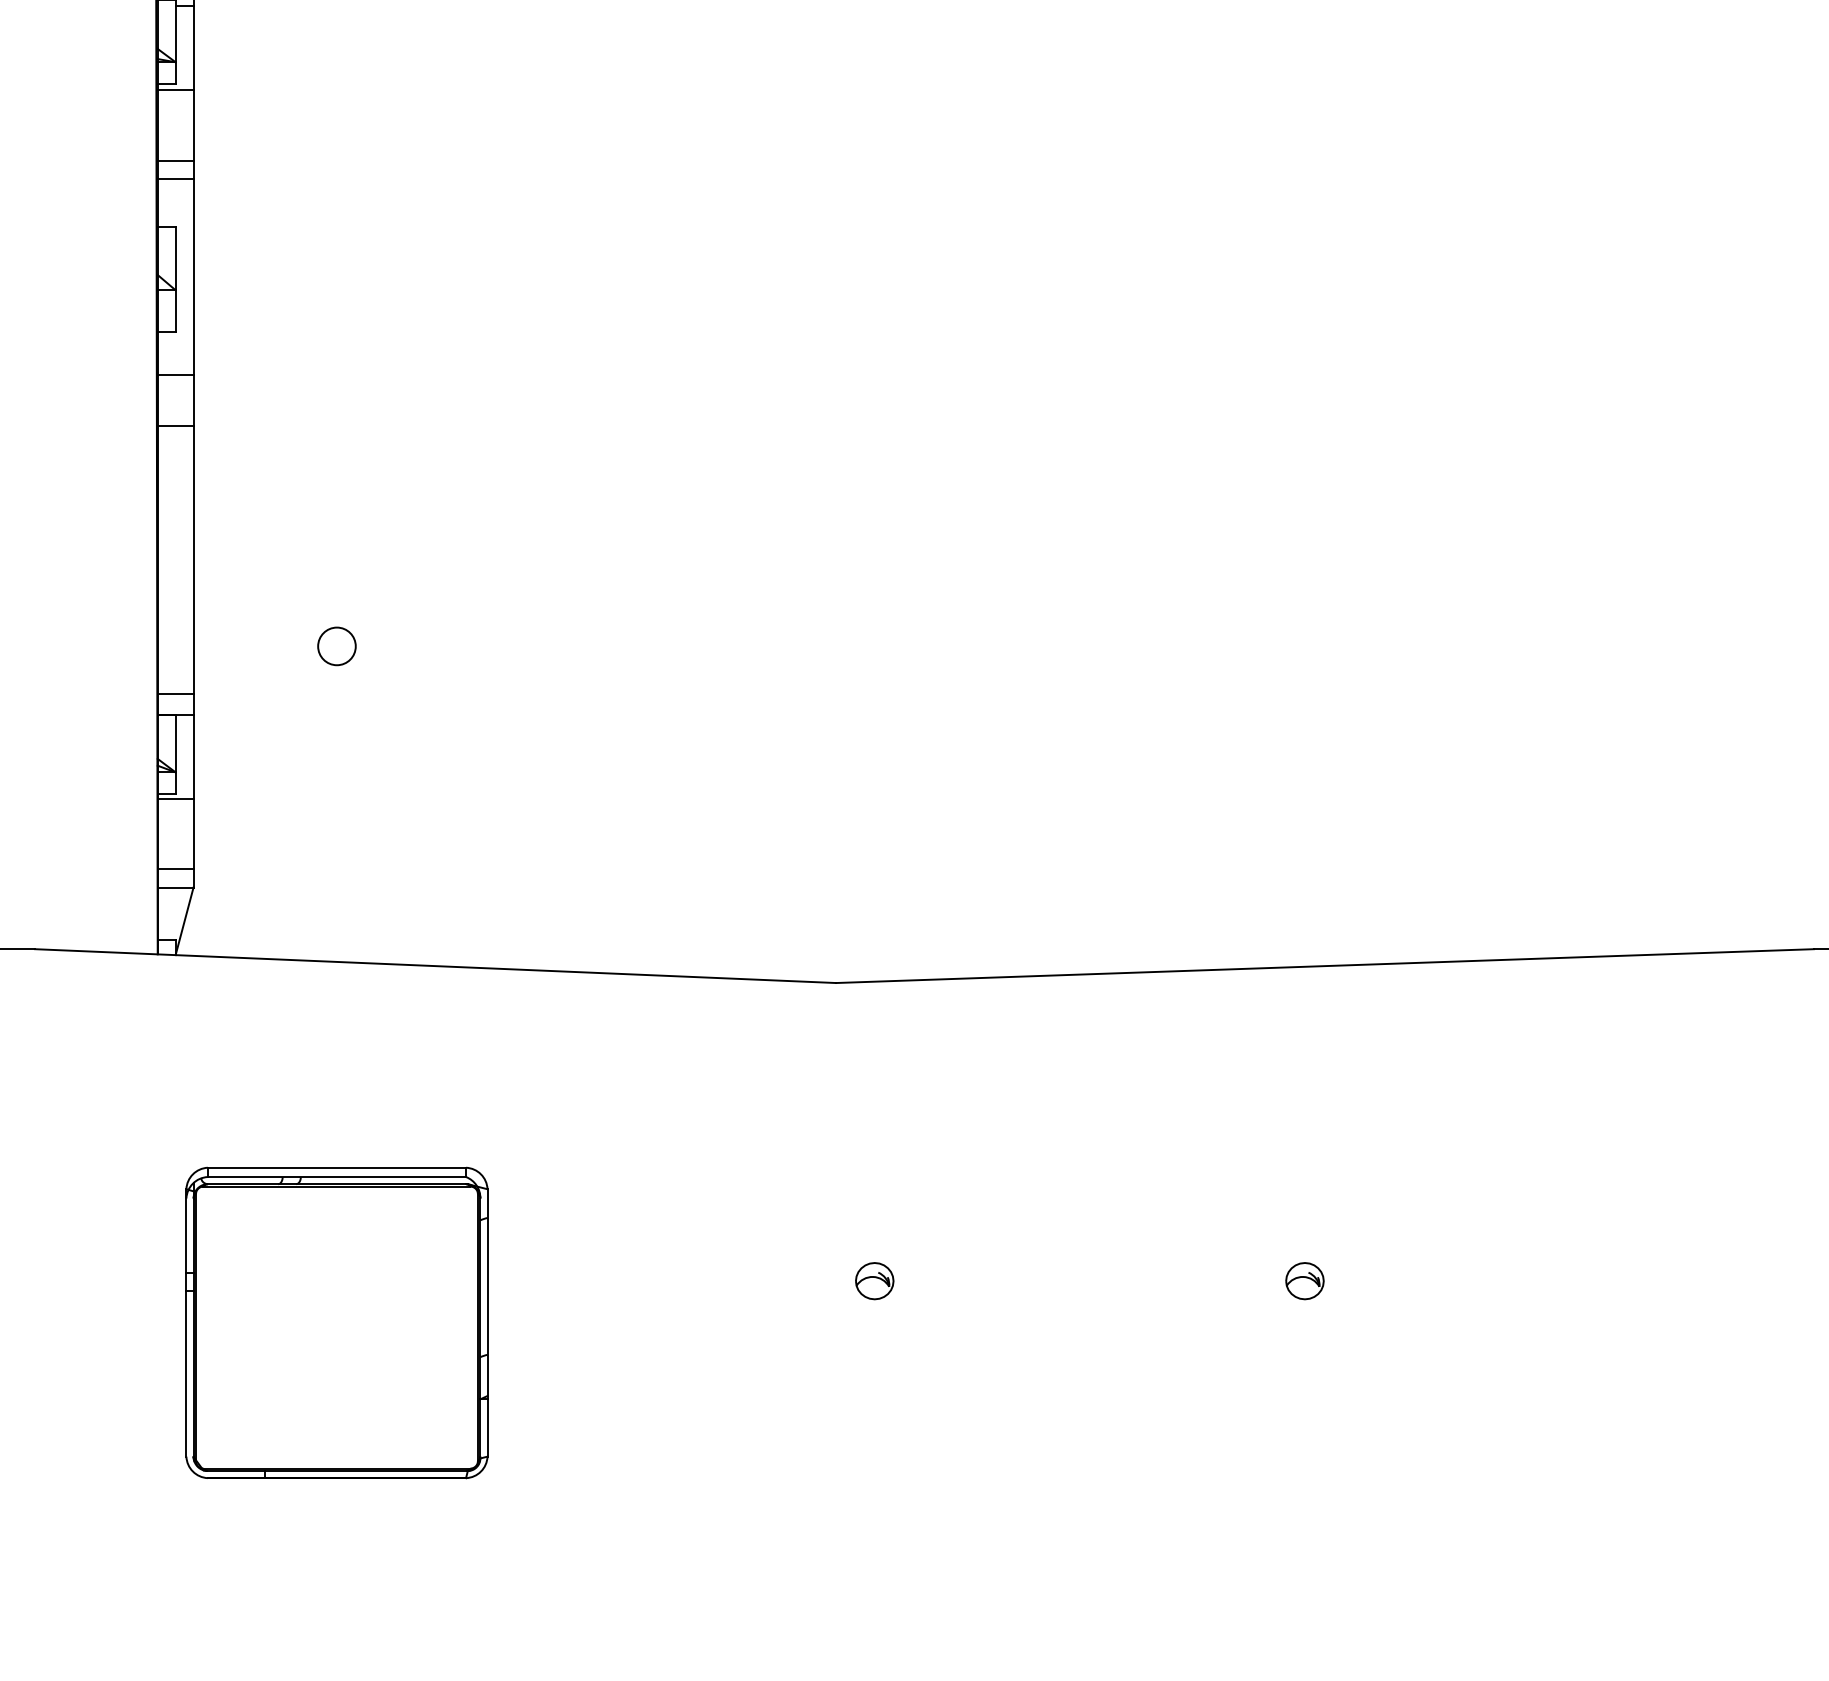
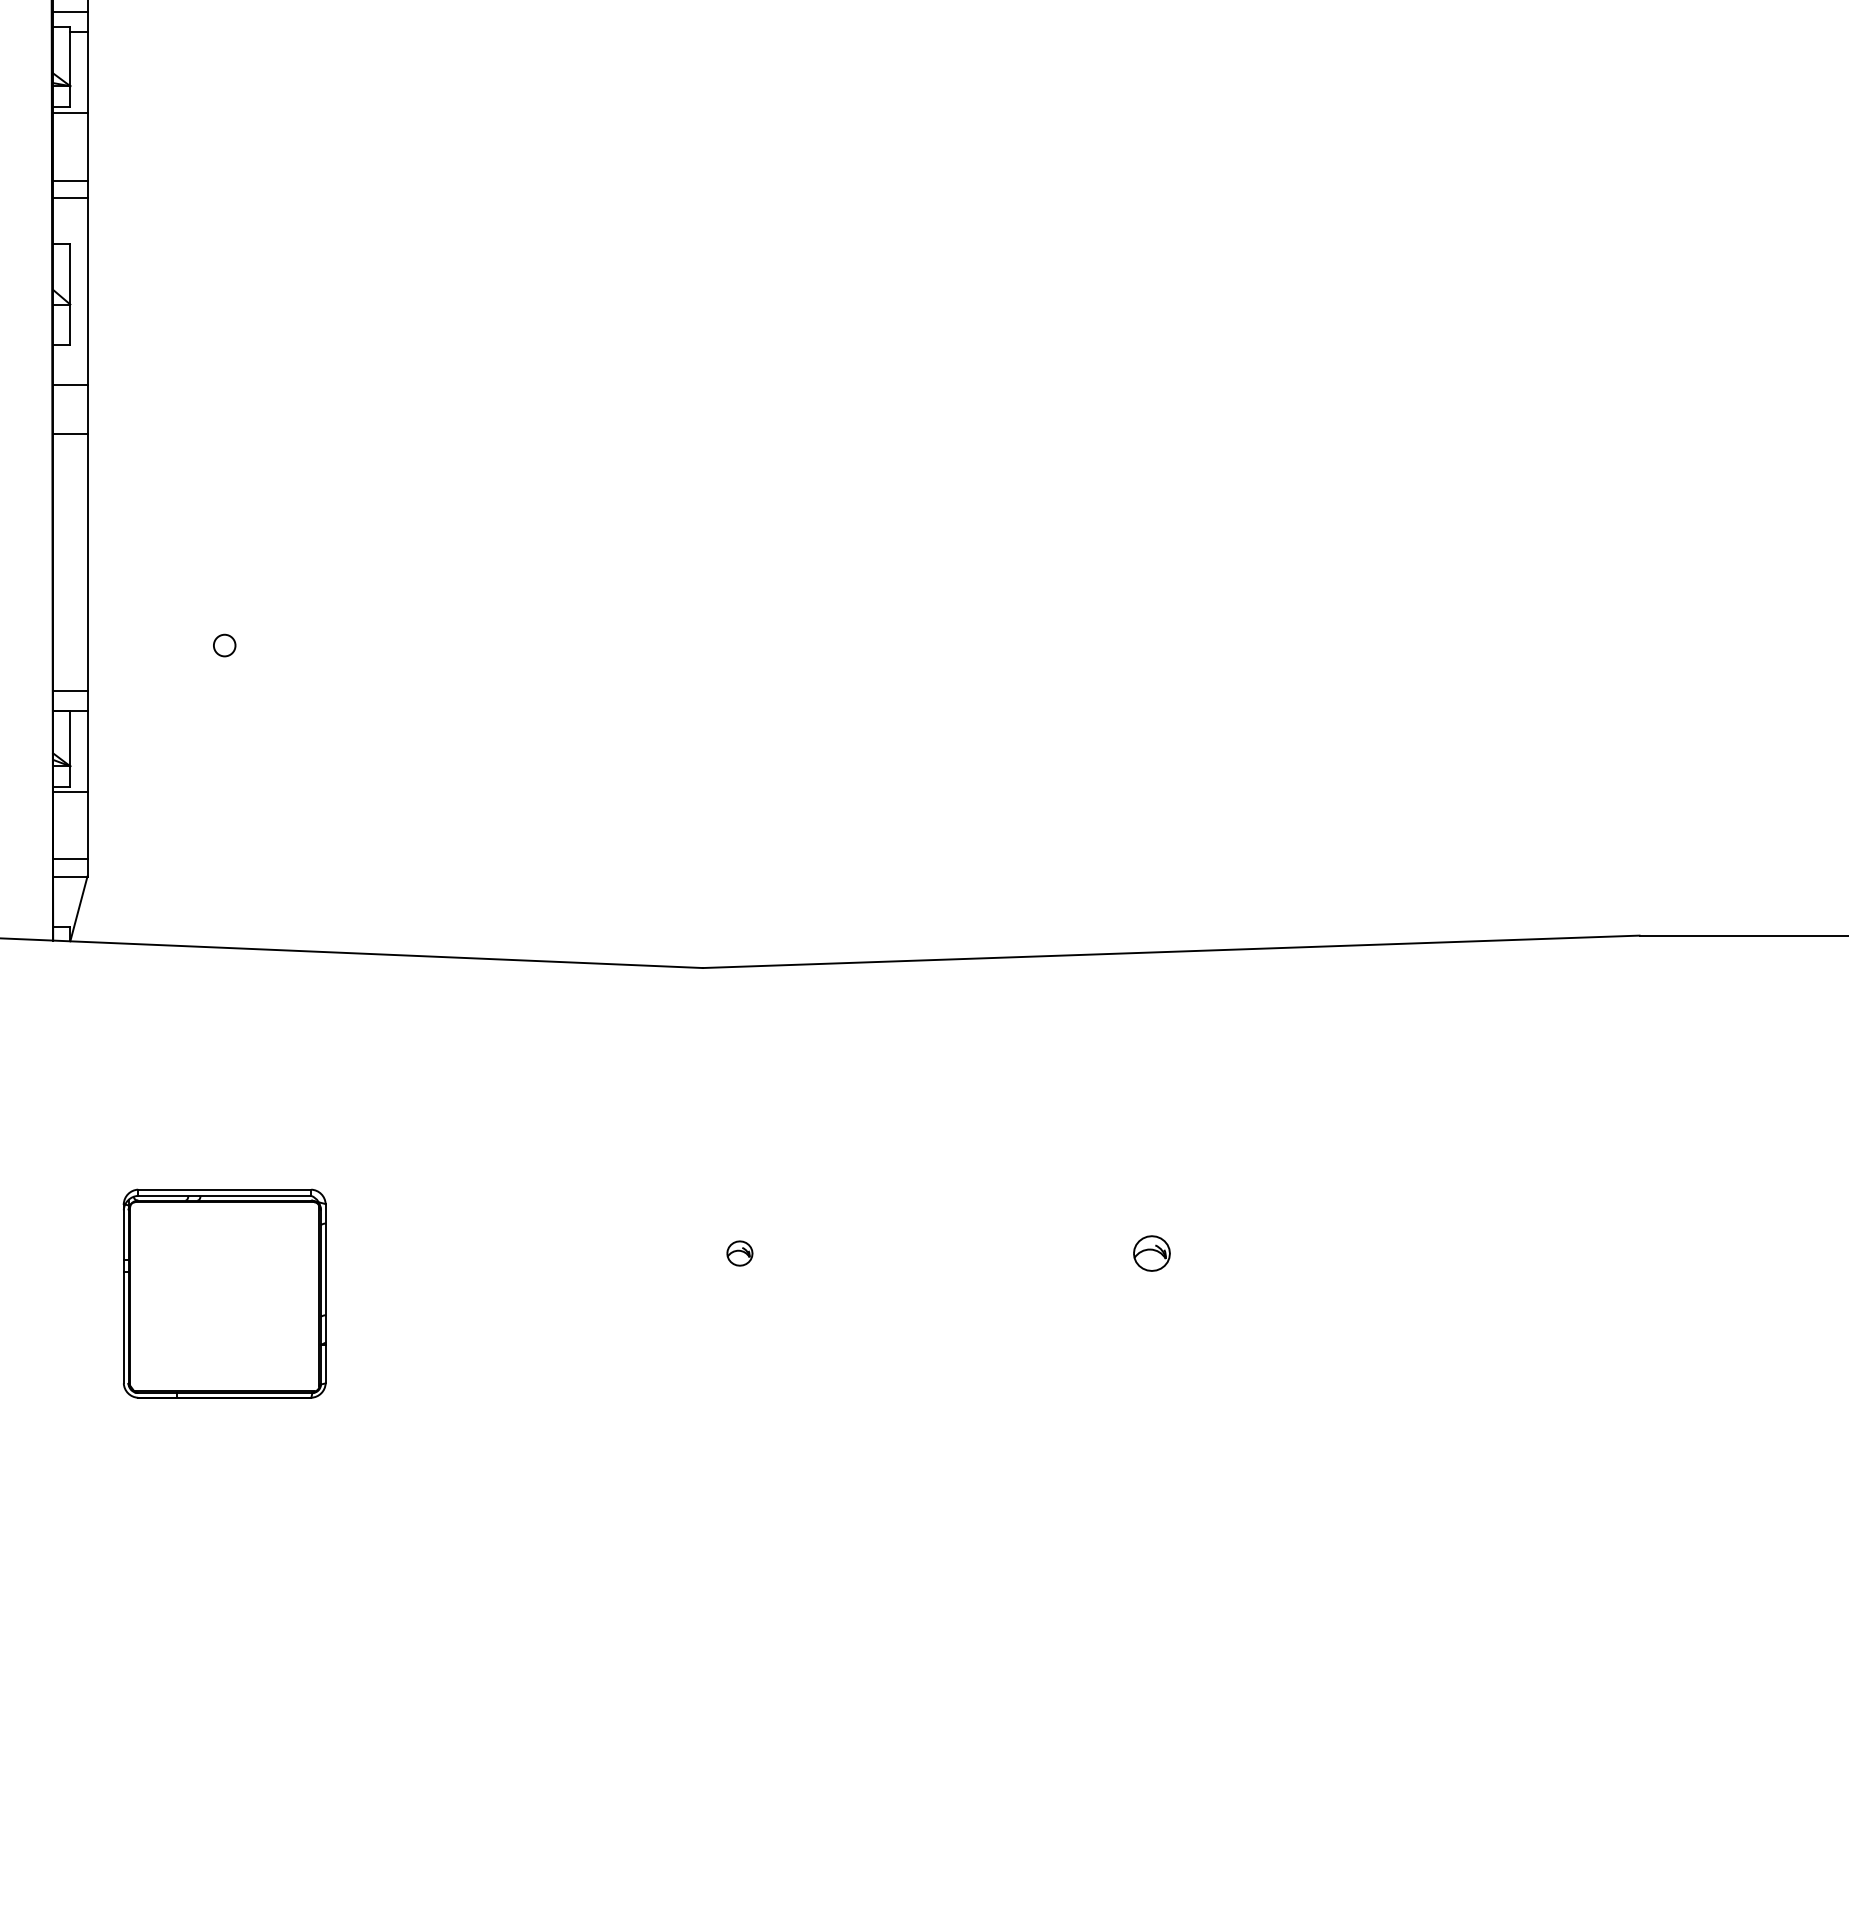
circle: (336, 646) -> (224, 645), size x0.6
part: (874, 1281) -> (739, 1253), size x0.7
part: (336, 1322) -> (224, 1293), size x0.7

